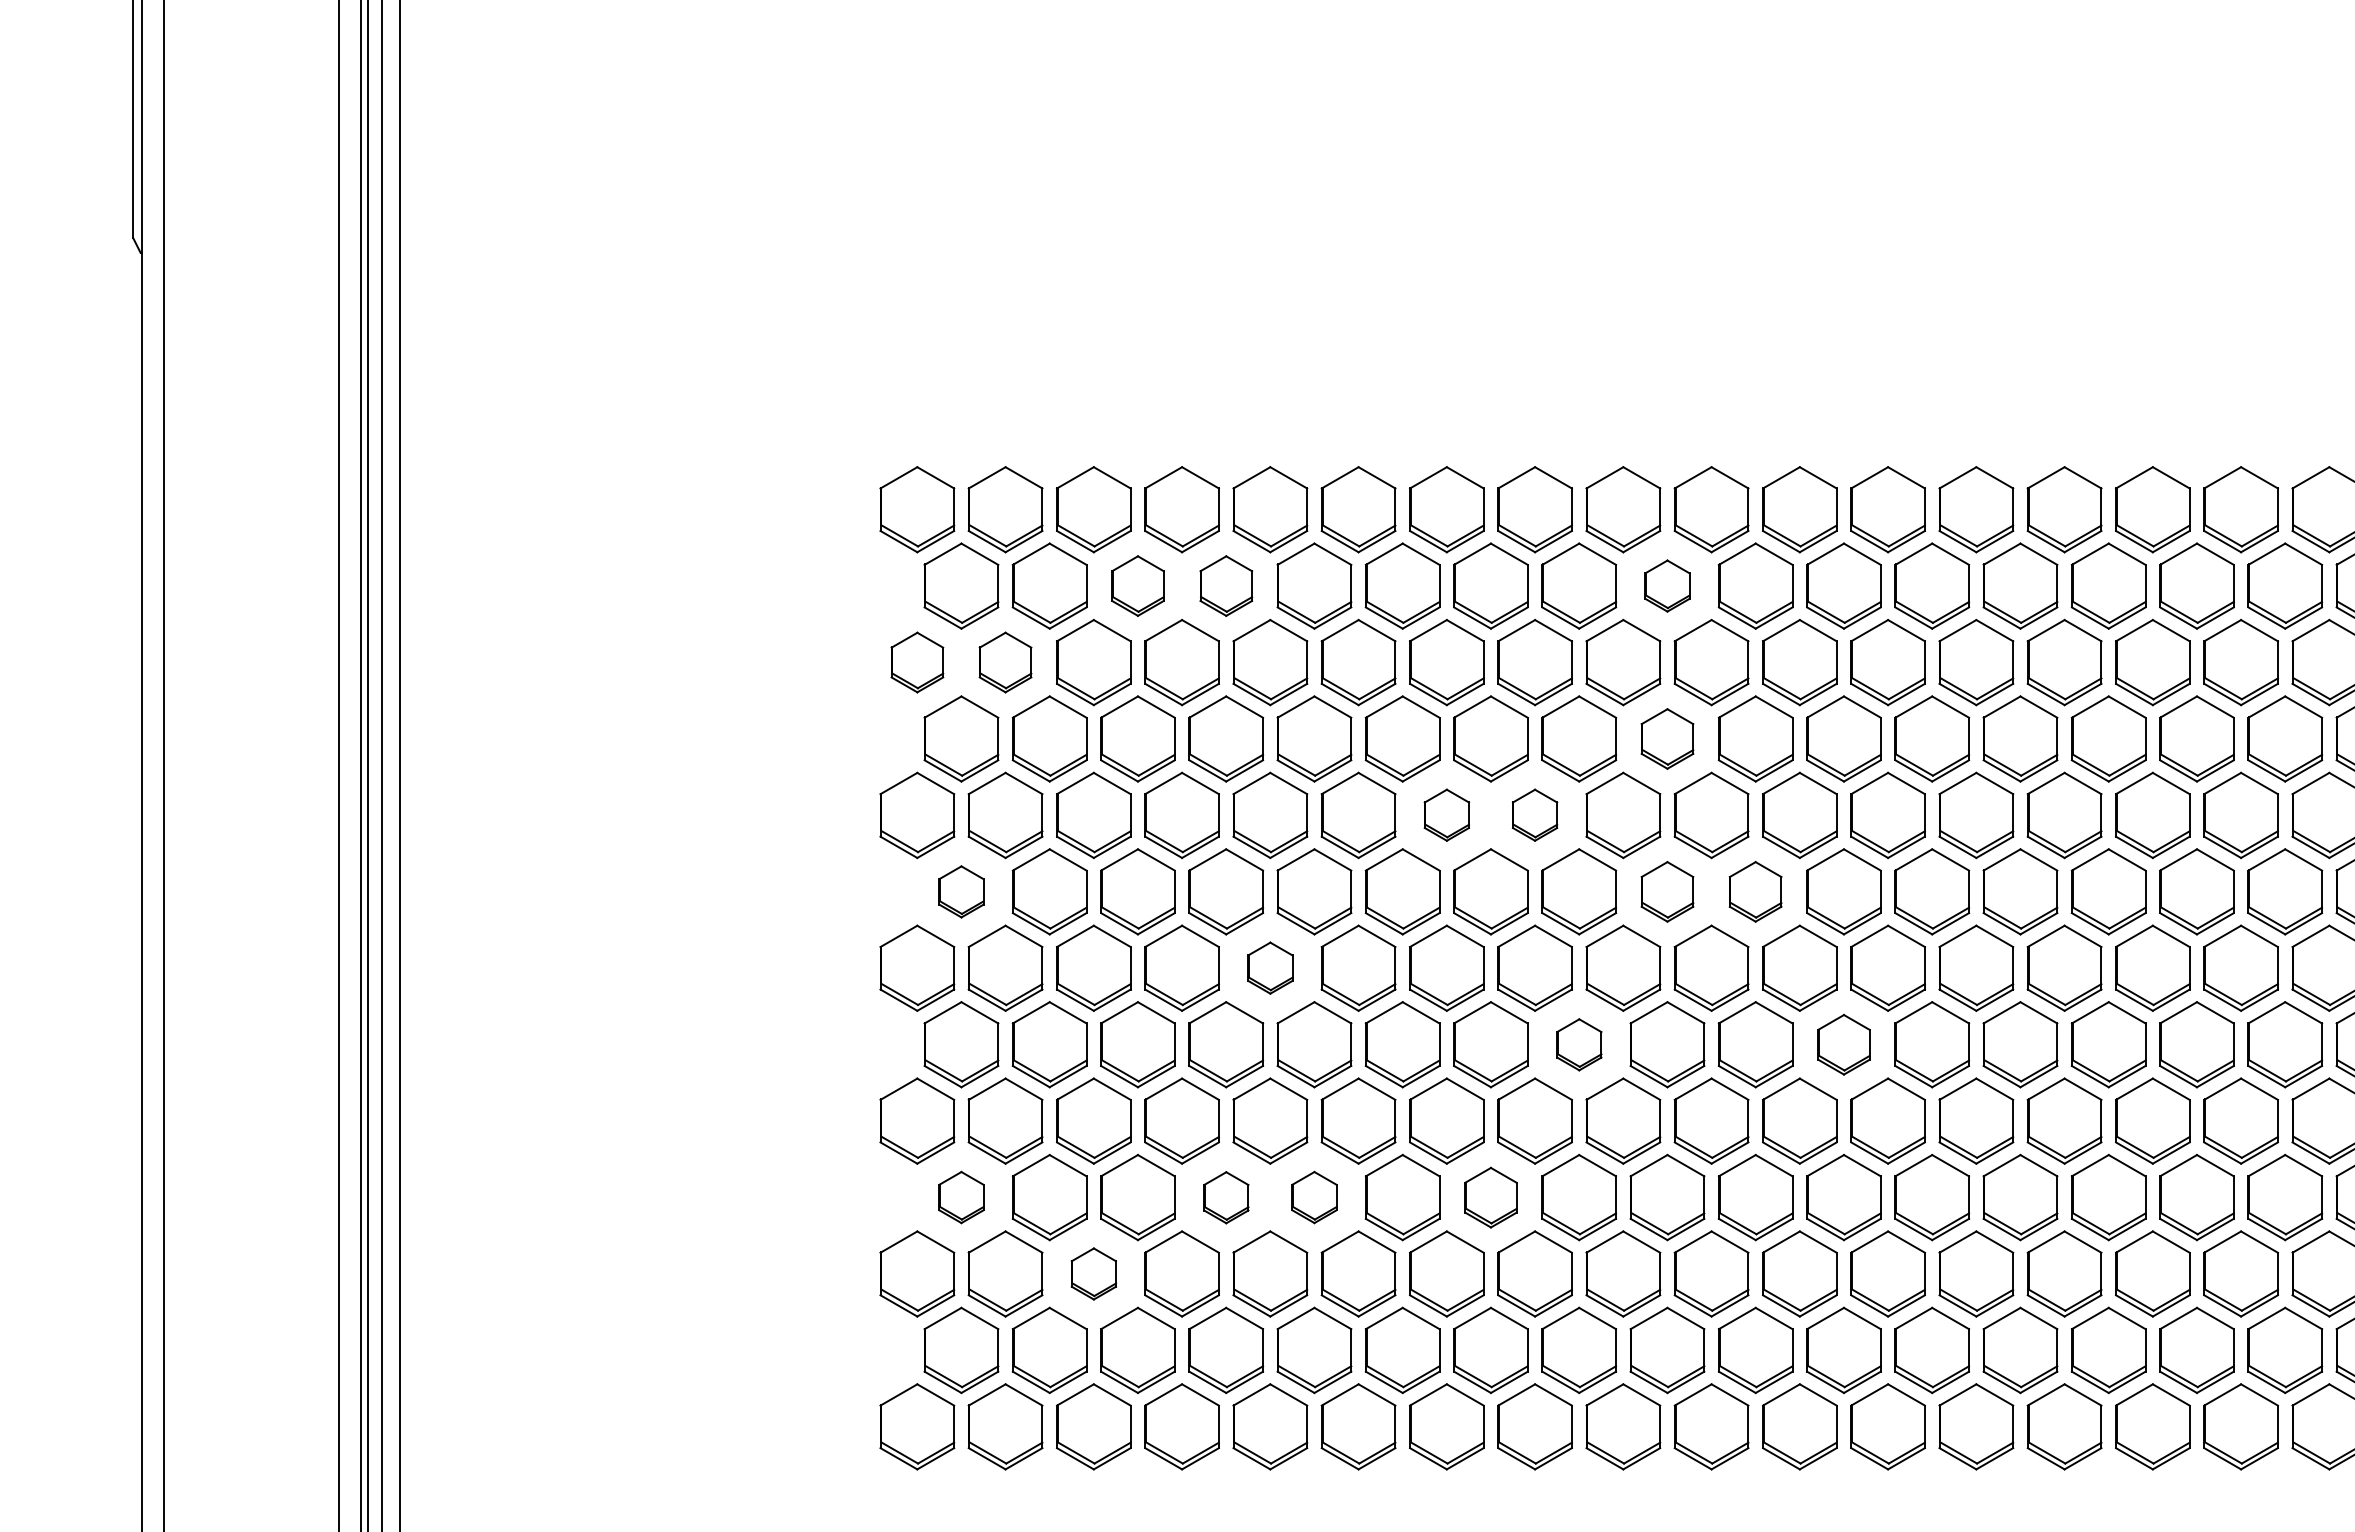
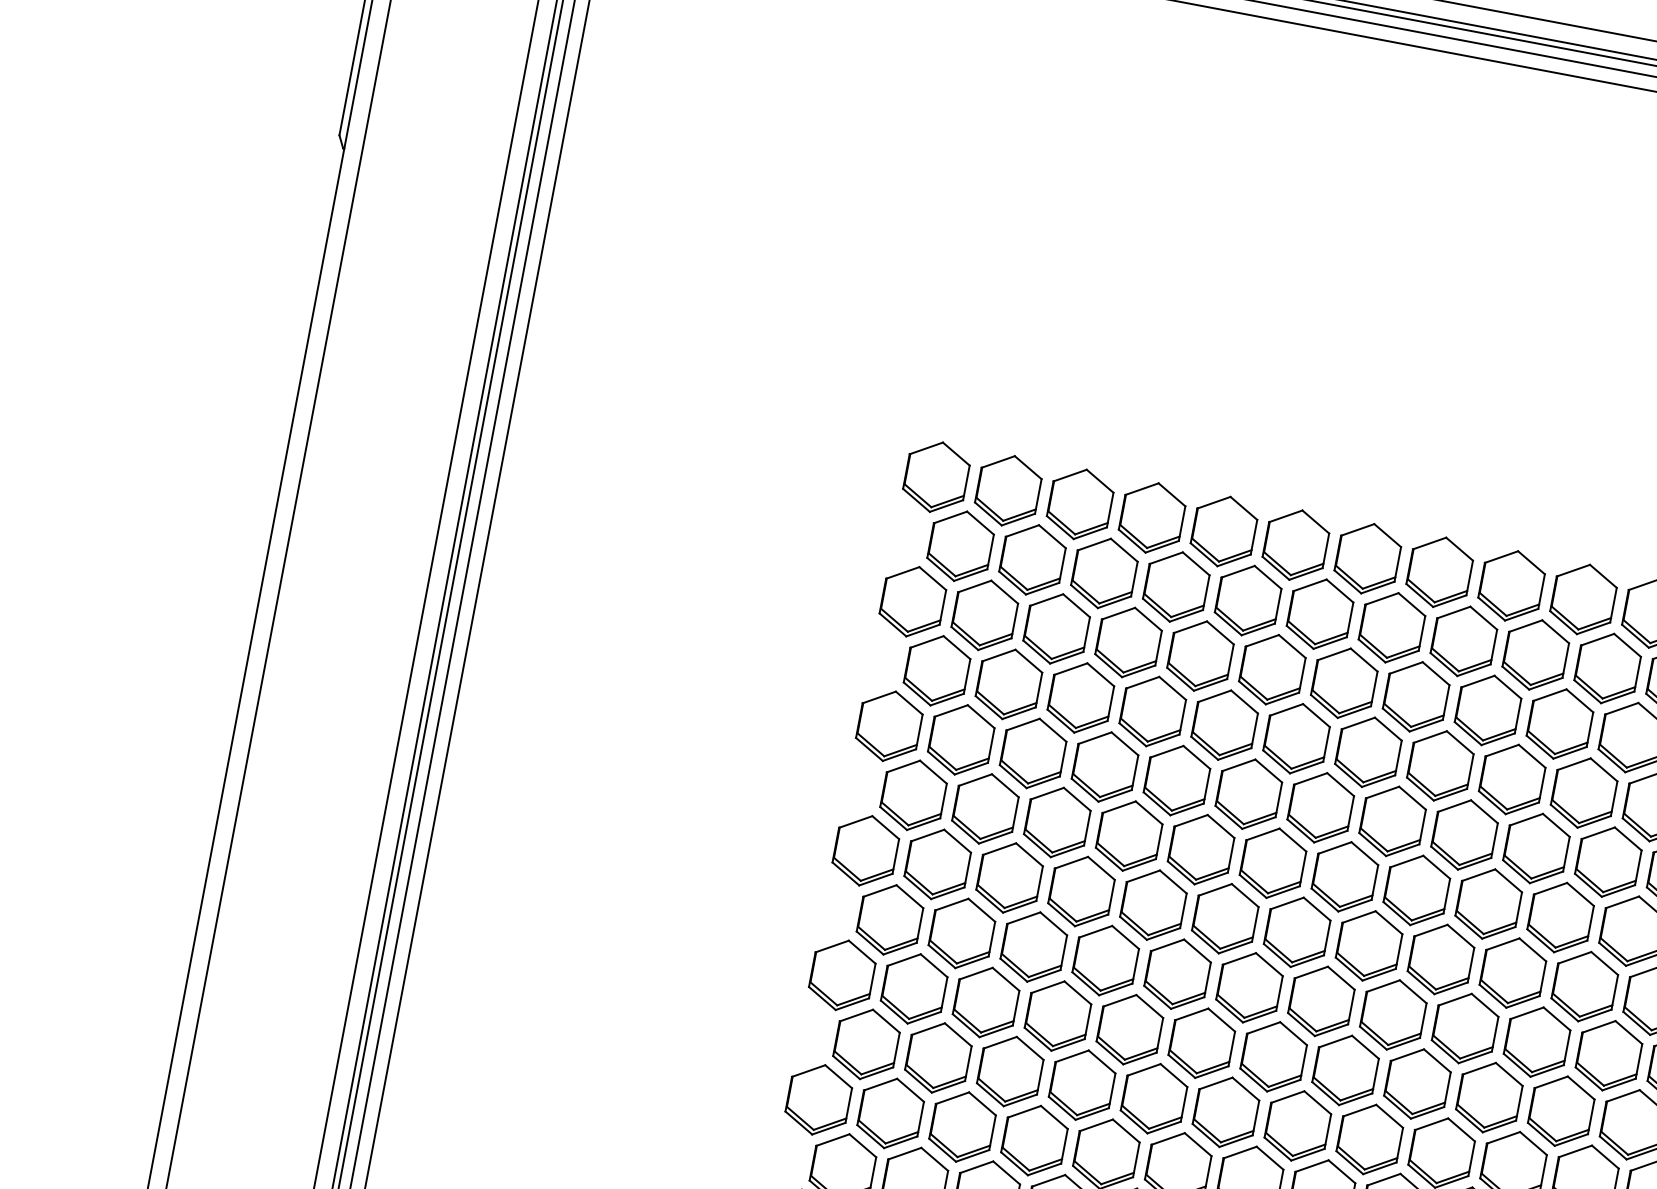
part: (1137, 585) -> (1104, 572), size x1.43
part: (1226, 585) -> (1176, 586), size x1.43
part: (1667, 585) -> (1535, 654), size x1.67
part: (917, 662) -> (913, 601), size x1.43
part: (1005, 662) -> (984, 615), size x1.43
part: (1667, 738) -> (1512, 779), size x1.43
part: (1446, 814) -> (1320, 806), size x1.67
part: (1534, 814) -> (1392, 820), size x1.67
part: (961, 891) -> (913, 795), size x1.67
part: (1667, 891) -> (1488, 903), size x1.43
part: (1755, 891) -> (1560, 917), size x1.43
part: (1270, 967) -> (1153, 904), size x1.67
part: (1579, 1044) -> (1393, 1014), size x1.67
part: (1843, 1044) -> (1608, 1055), size x1.43
part: (961, 1197) -> (866, 1044), size x1.67
part: (1226, 1197) -> (1082, 1085), size x1.67
part: (1314, 1197) -> (1154, 1098), size x1.67
part: (1490, 1197) -> (1297, 1125), size x1.43
part: (1093, 1273) -> (962, 1126), size x1.67

